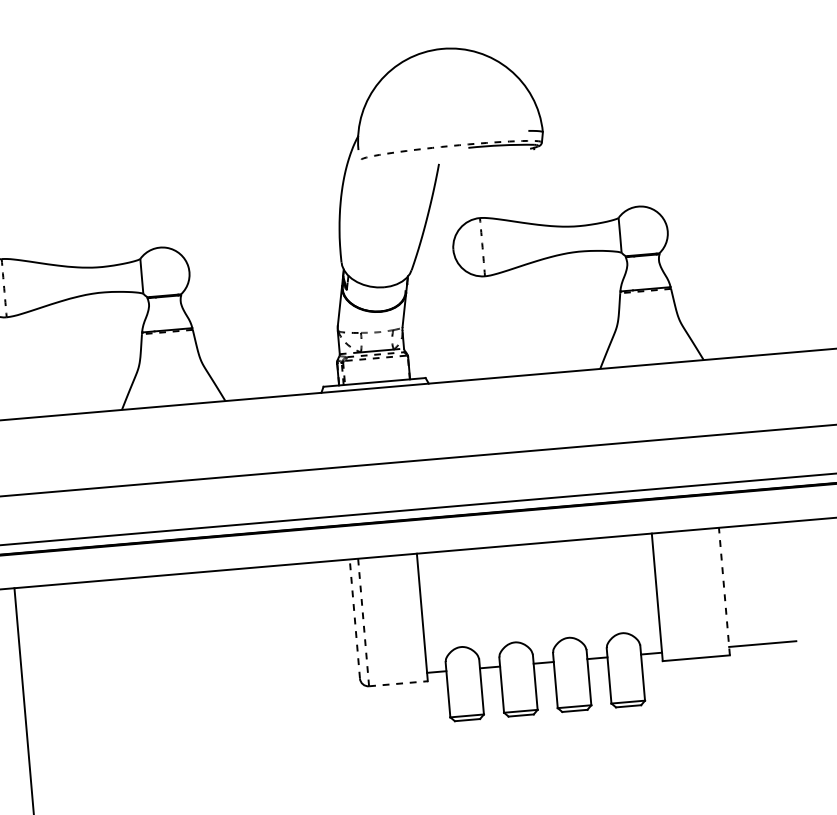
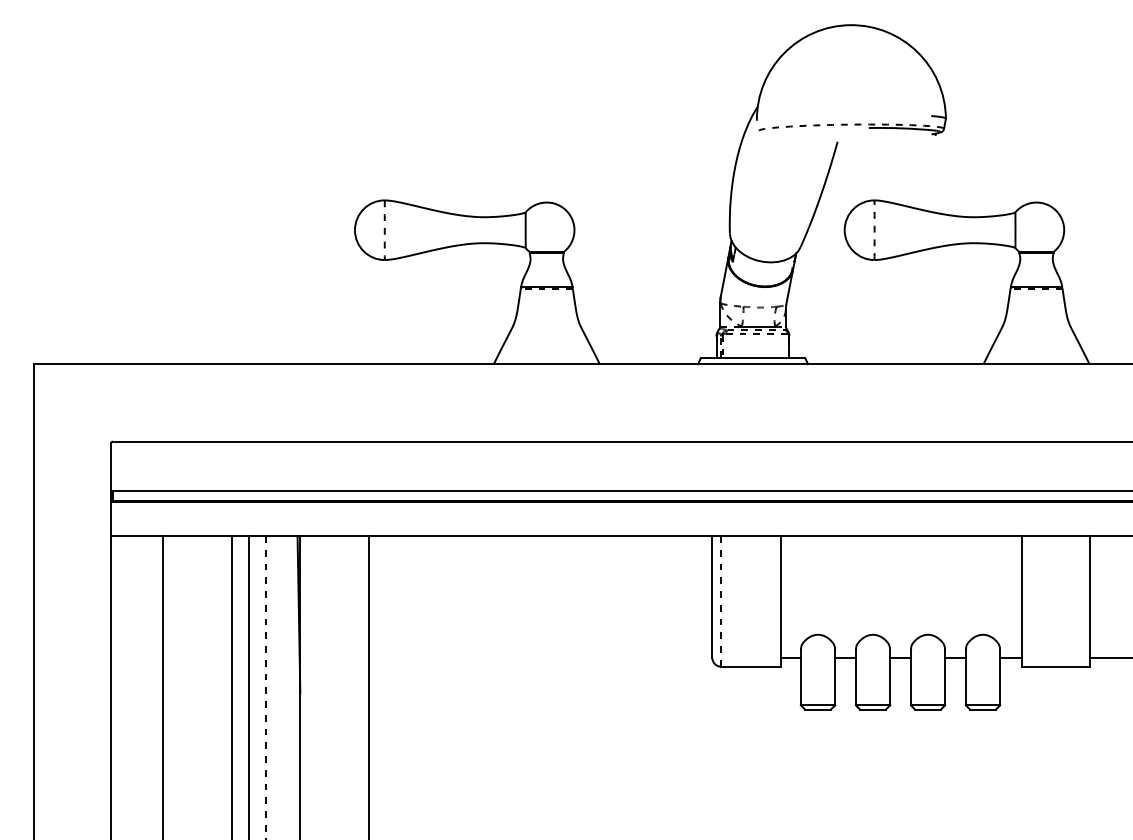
line: (724, 590) -> (1090, 600), dashed -> solid
line: (354, 618) -> (712, 596), dashed -> solid
line: (398, 683) -> (751, 666), dashed -> solid

